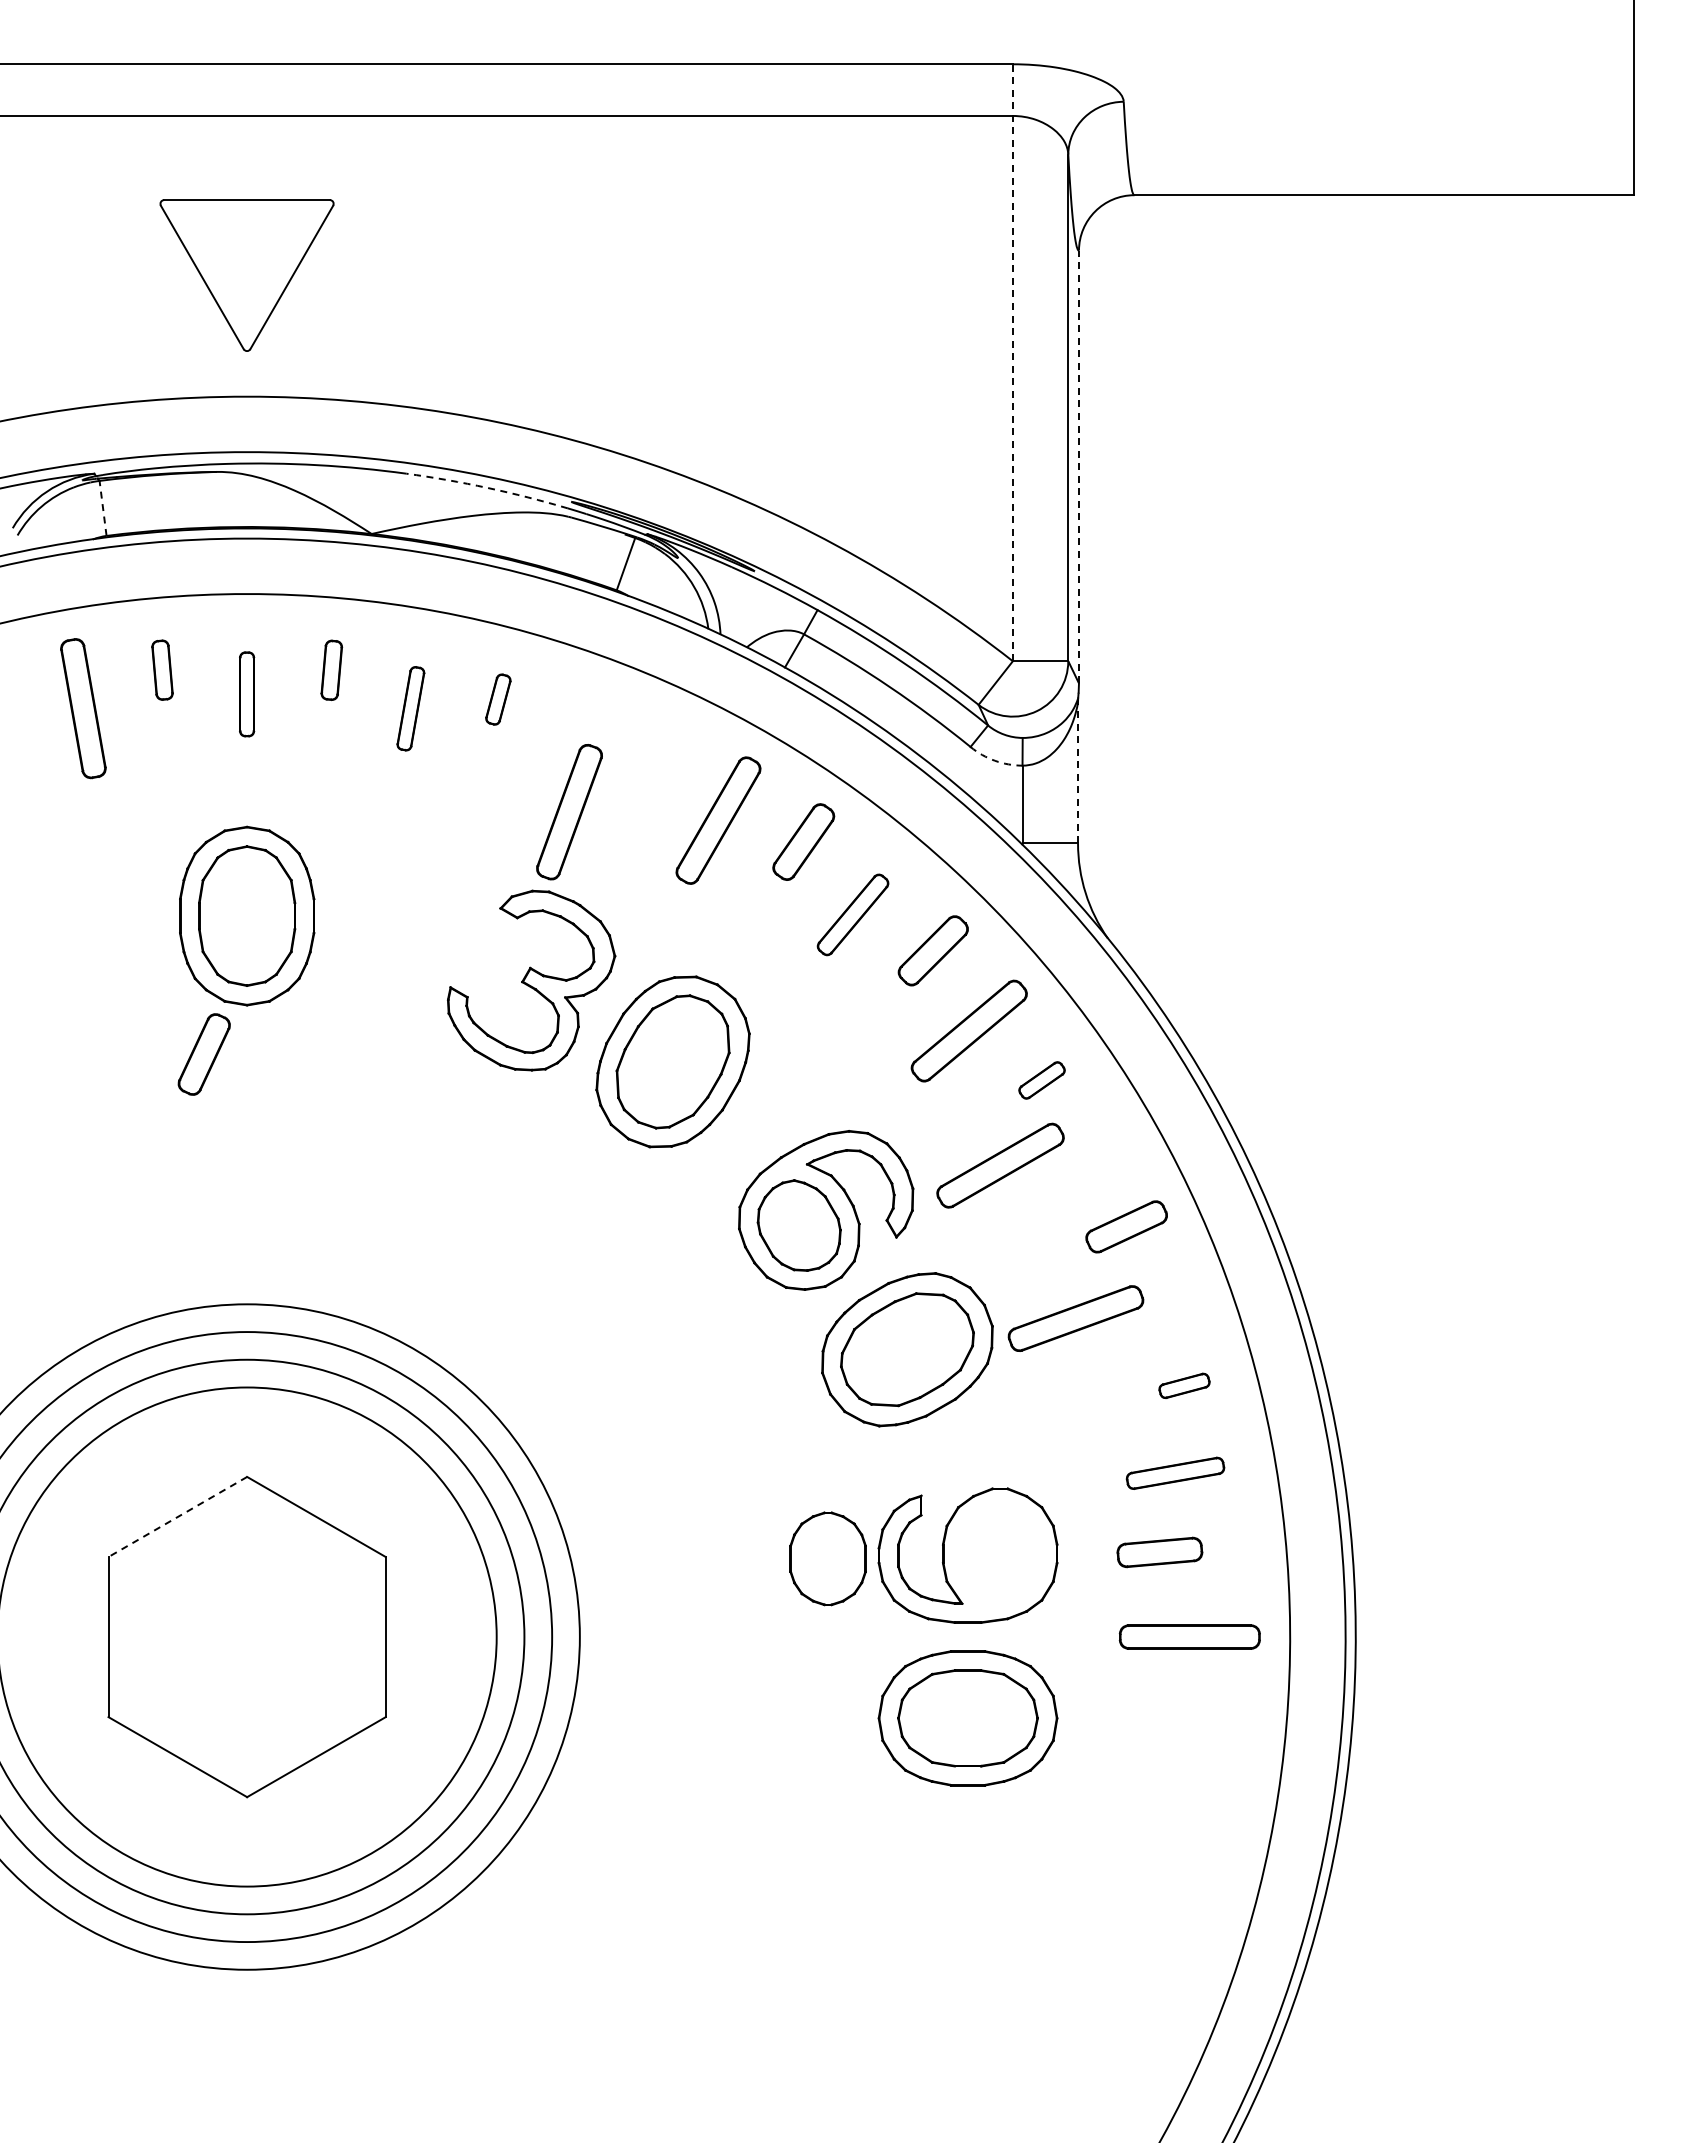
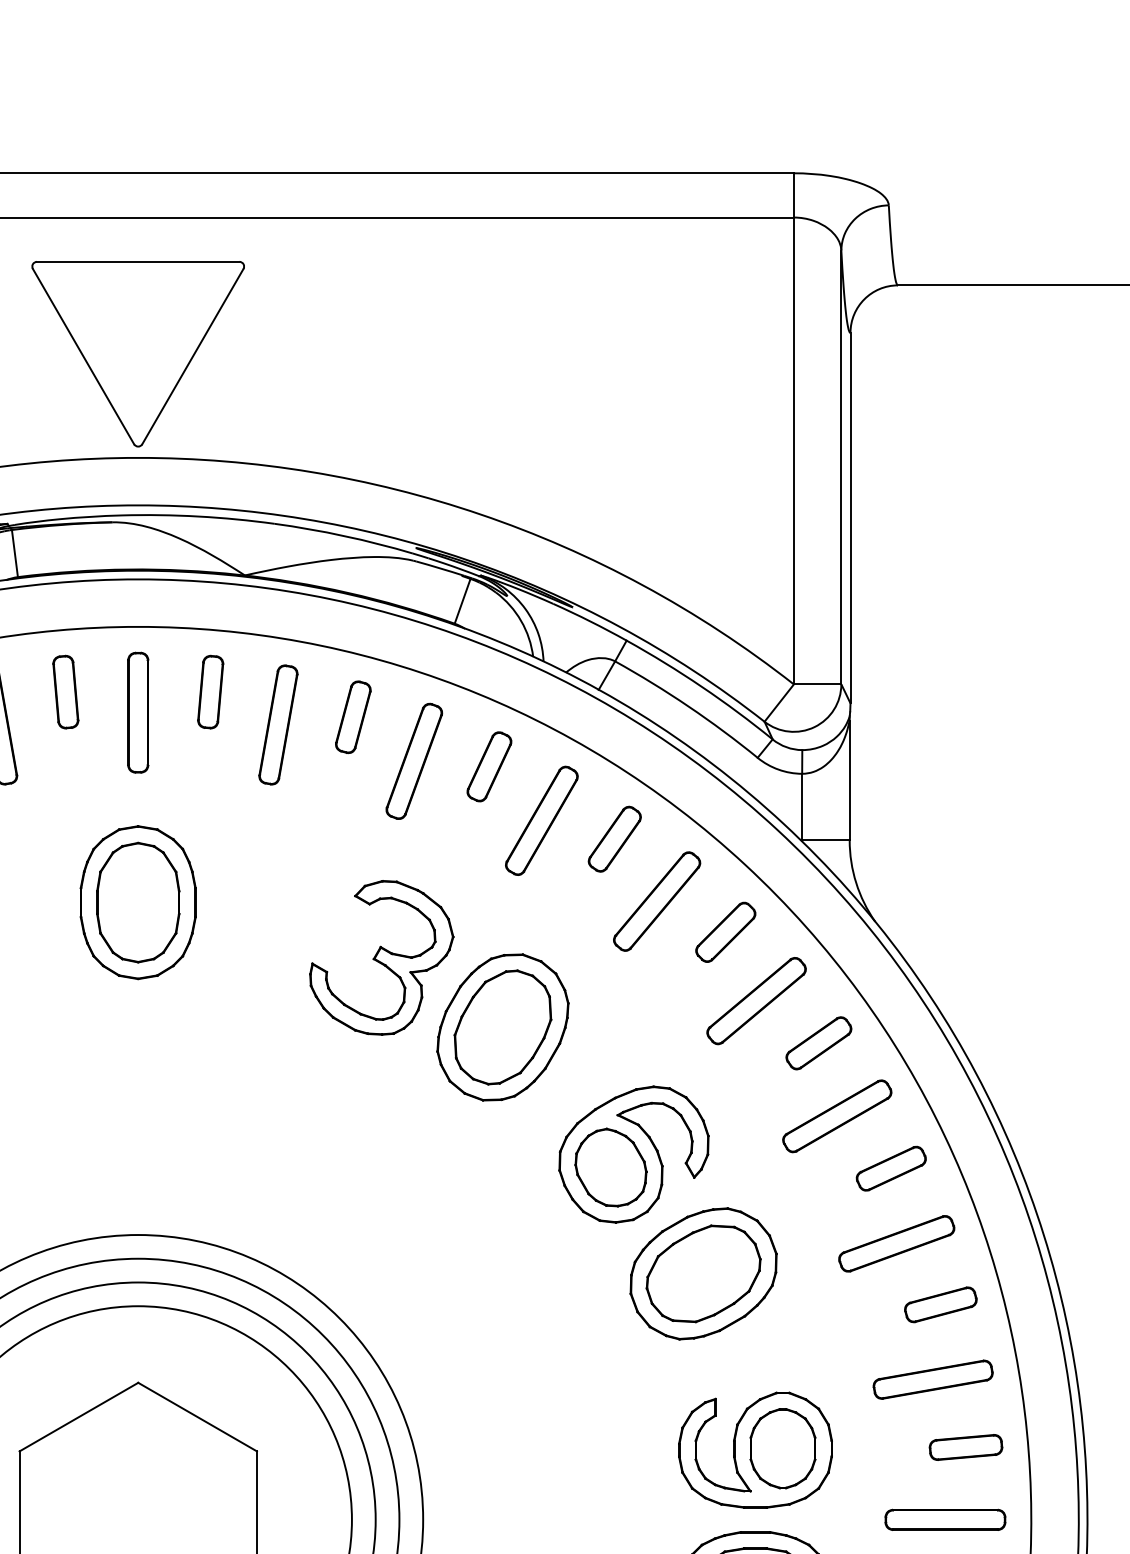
part: (246, 275) -> (137, 354), size x1.43
line: (1012, 362) -> (793, 428), dashed -> solid
line: (1078, 466) -> (850, 517), dashed -> solid
arc: (487, 488) -> (344, 536), dashed -> solid
line: (103, 508) -> (15, 553), dashed -> solid
part: (162, 669) -> (65, 691), size x1.43
part: (331, 670) -> (210, 692), size x1.43
part: (246, 694) -> (137, 712), size x1.67
part: (498, 699) -> (353, 717), size x1.67
part: (410, 708) -> (278, 724), size x1.67
arc: (994, 760) -> (778, 769), dashed -> solid
line: (1077, 773) -> (849, 780), dashed -> solid
part: (569, 812) -> (414, 761), moved
part: (852, 914) -> (656, 901), size x1.43
part: (203, 1054) -> (488, 766), moved
part: (1041, 1080) -> (818, 1043), size x1.67
part: (1000, 1165) -> (837, 1116), moved
part: (1075, 1318) -> (896, 1243), moved
part: (1184, 1385) -> (940, 1304), size x1.67
part: (1175, 1473) -> (933, 1379), size x1.43
line: (177, 1517) -> (78, 1417), dashed -> solid
part: (1159, 1552) -> (965, 1447), moved
part: (827, 1558) -> (782, 1448), moved

